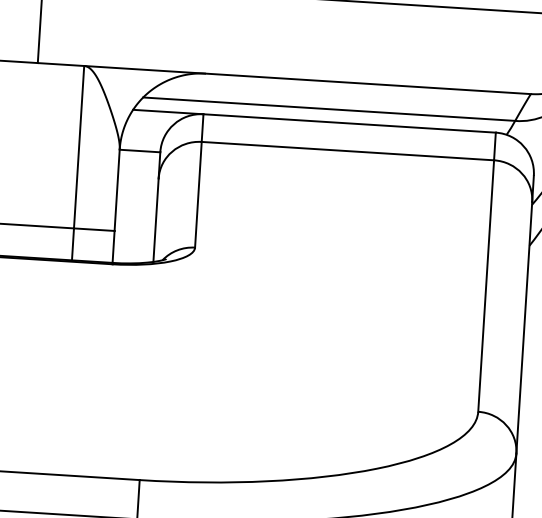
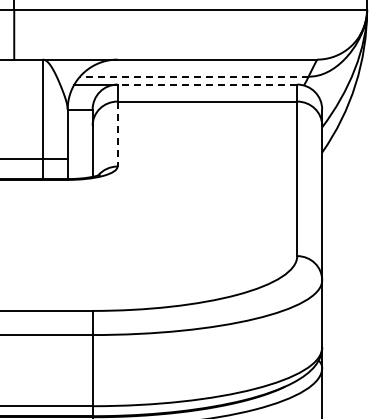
line: (327, 108) -> (193, 76), solid -> dashed
line: (349, 123) -> (207, 84), solid -> dashed
line: (198, 195) -> (117, 134), solid -> dashed

